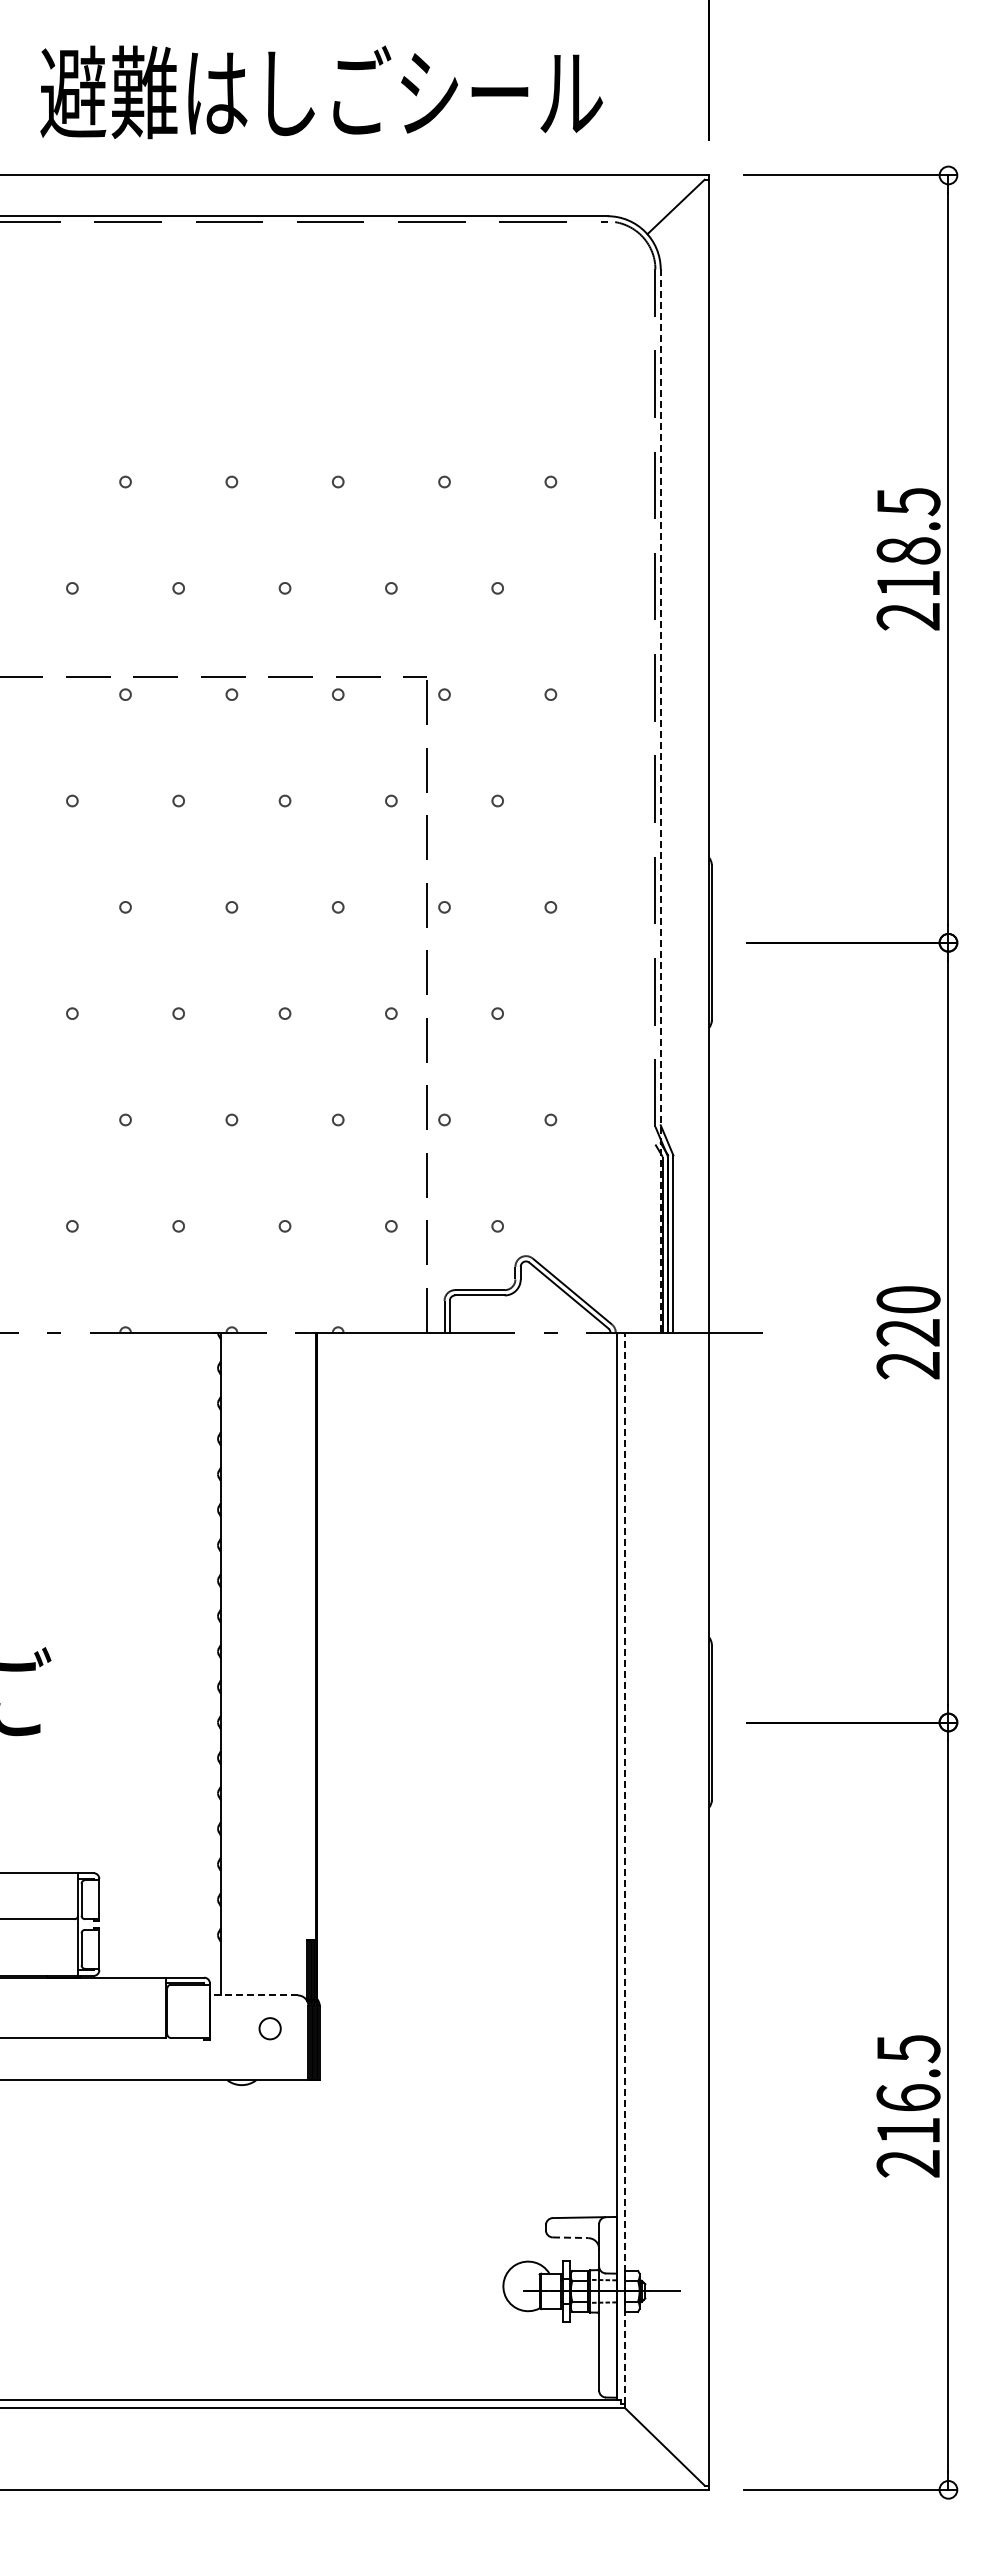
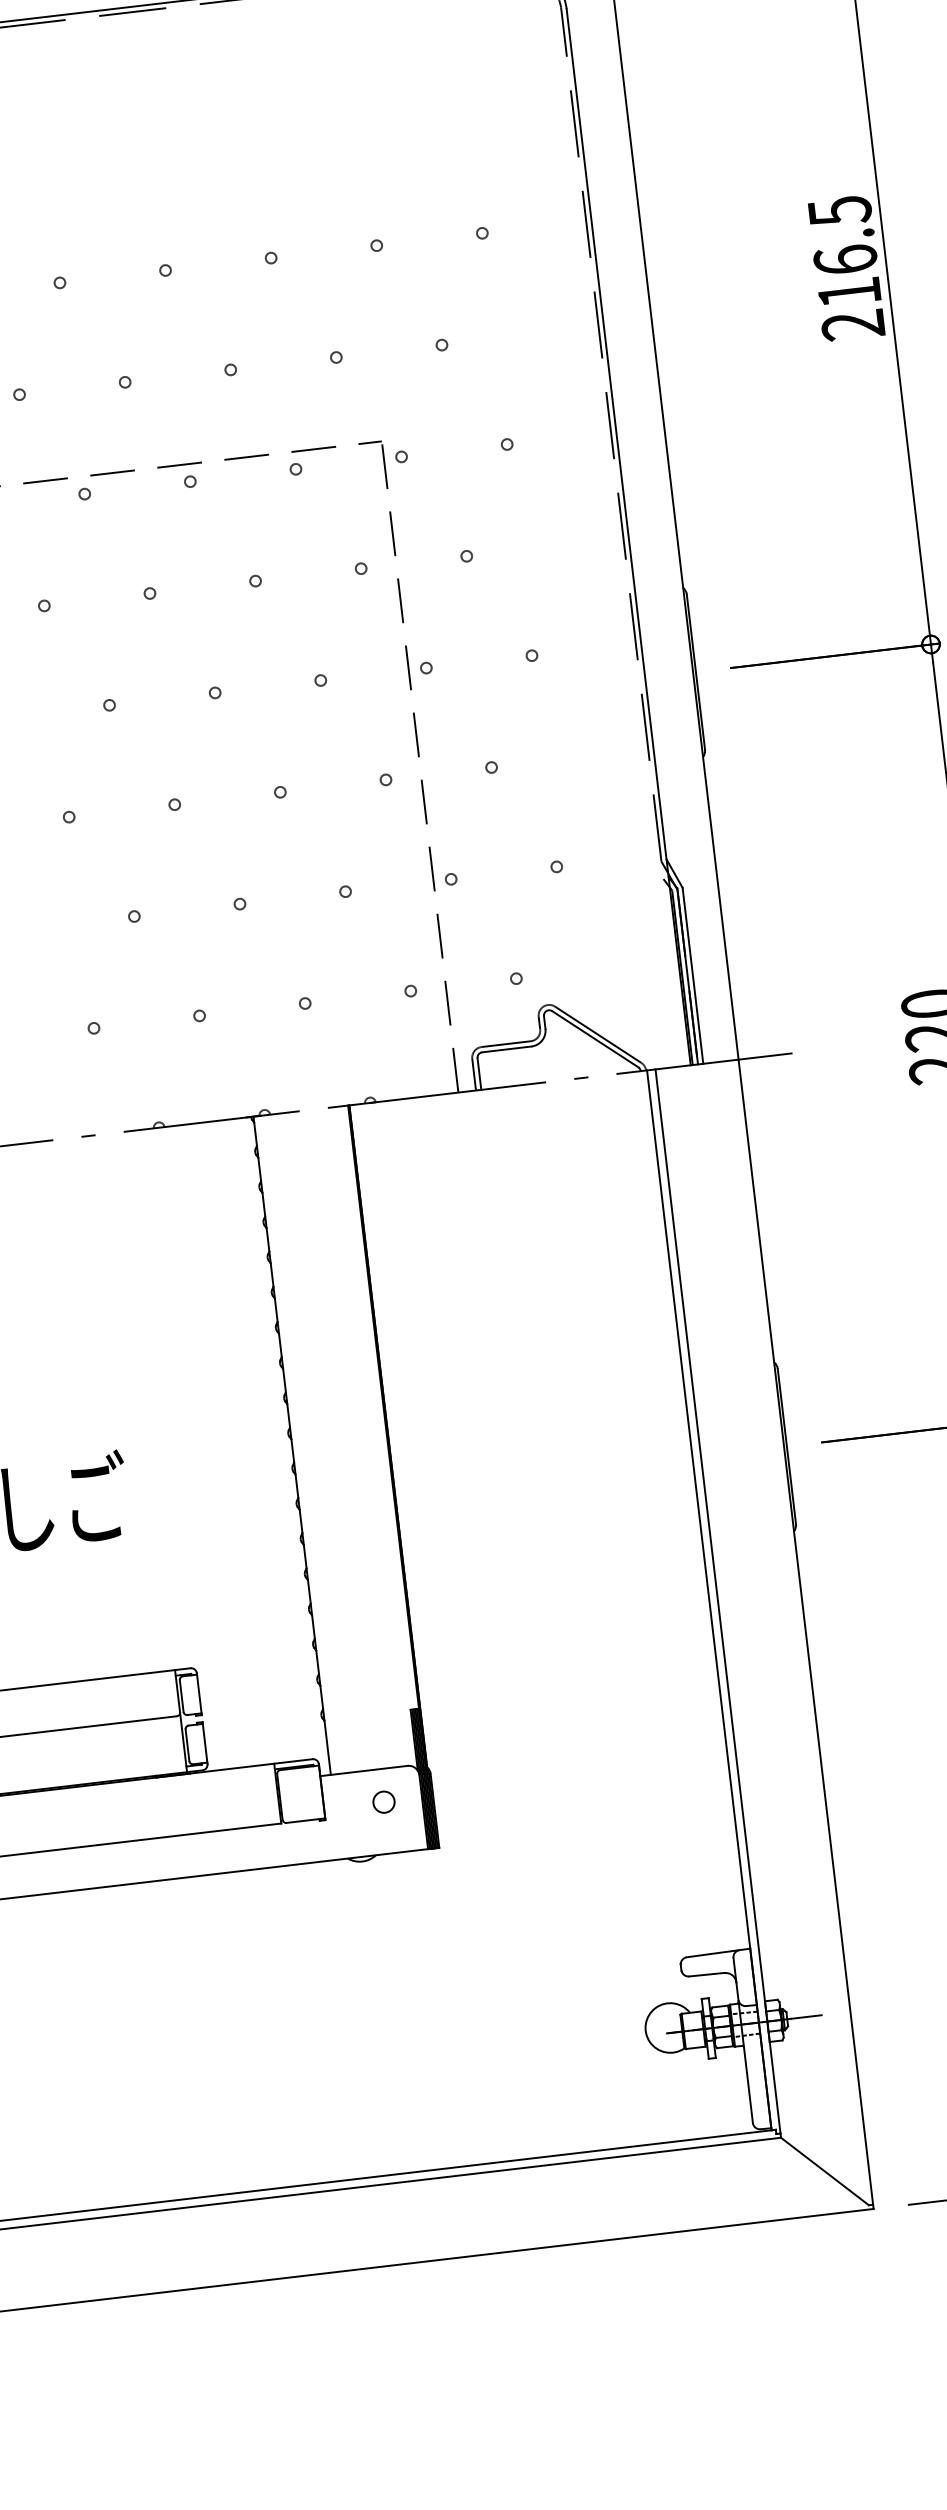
text: (908, 550) -> (845, 259), 218.5 -> 216.5
line: (660, 801) -> (628, 537), dashed -> solid
line: (625, 1868) -> (718, 1601), dashed -> solid
line: (253, 1995) -> (363, 1771), dashed -> solid
line: (570, 2237) -> (706, 1974), dashed -> solid

